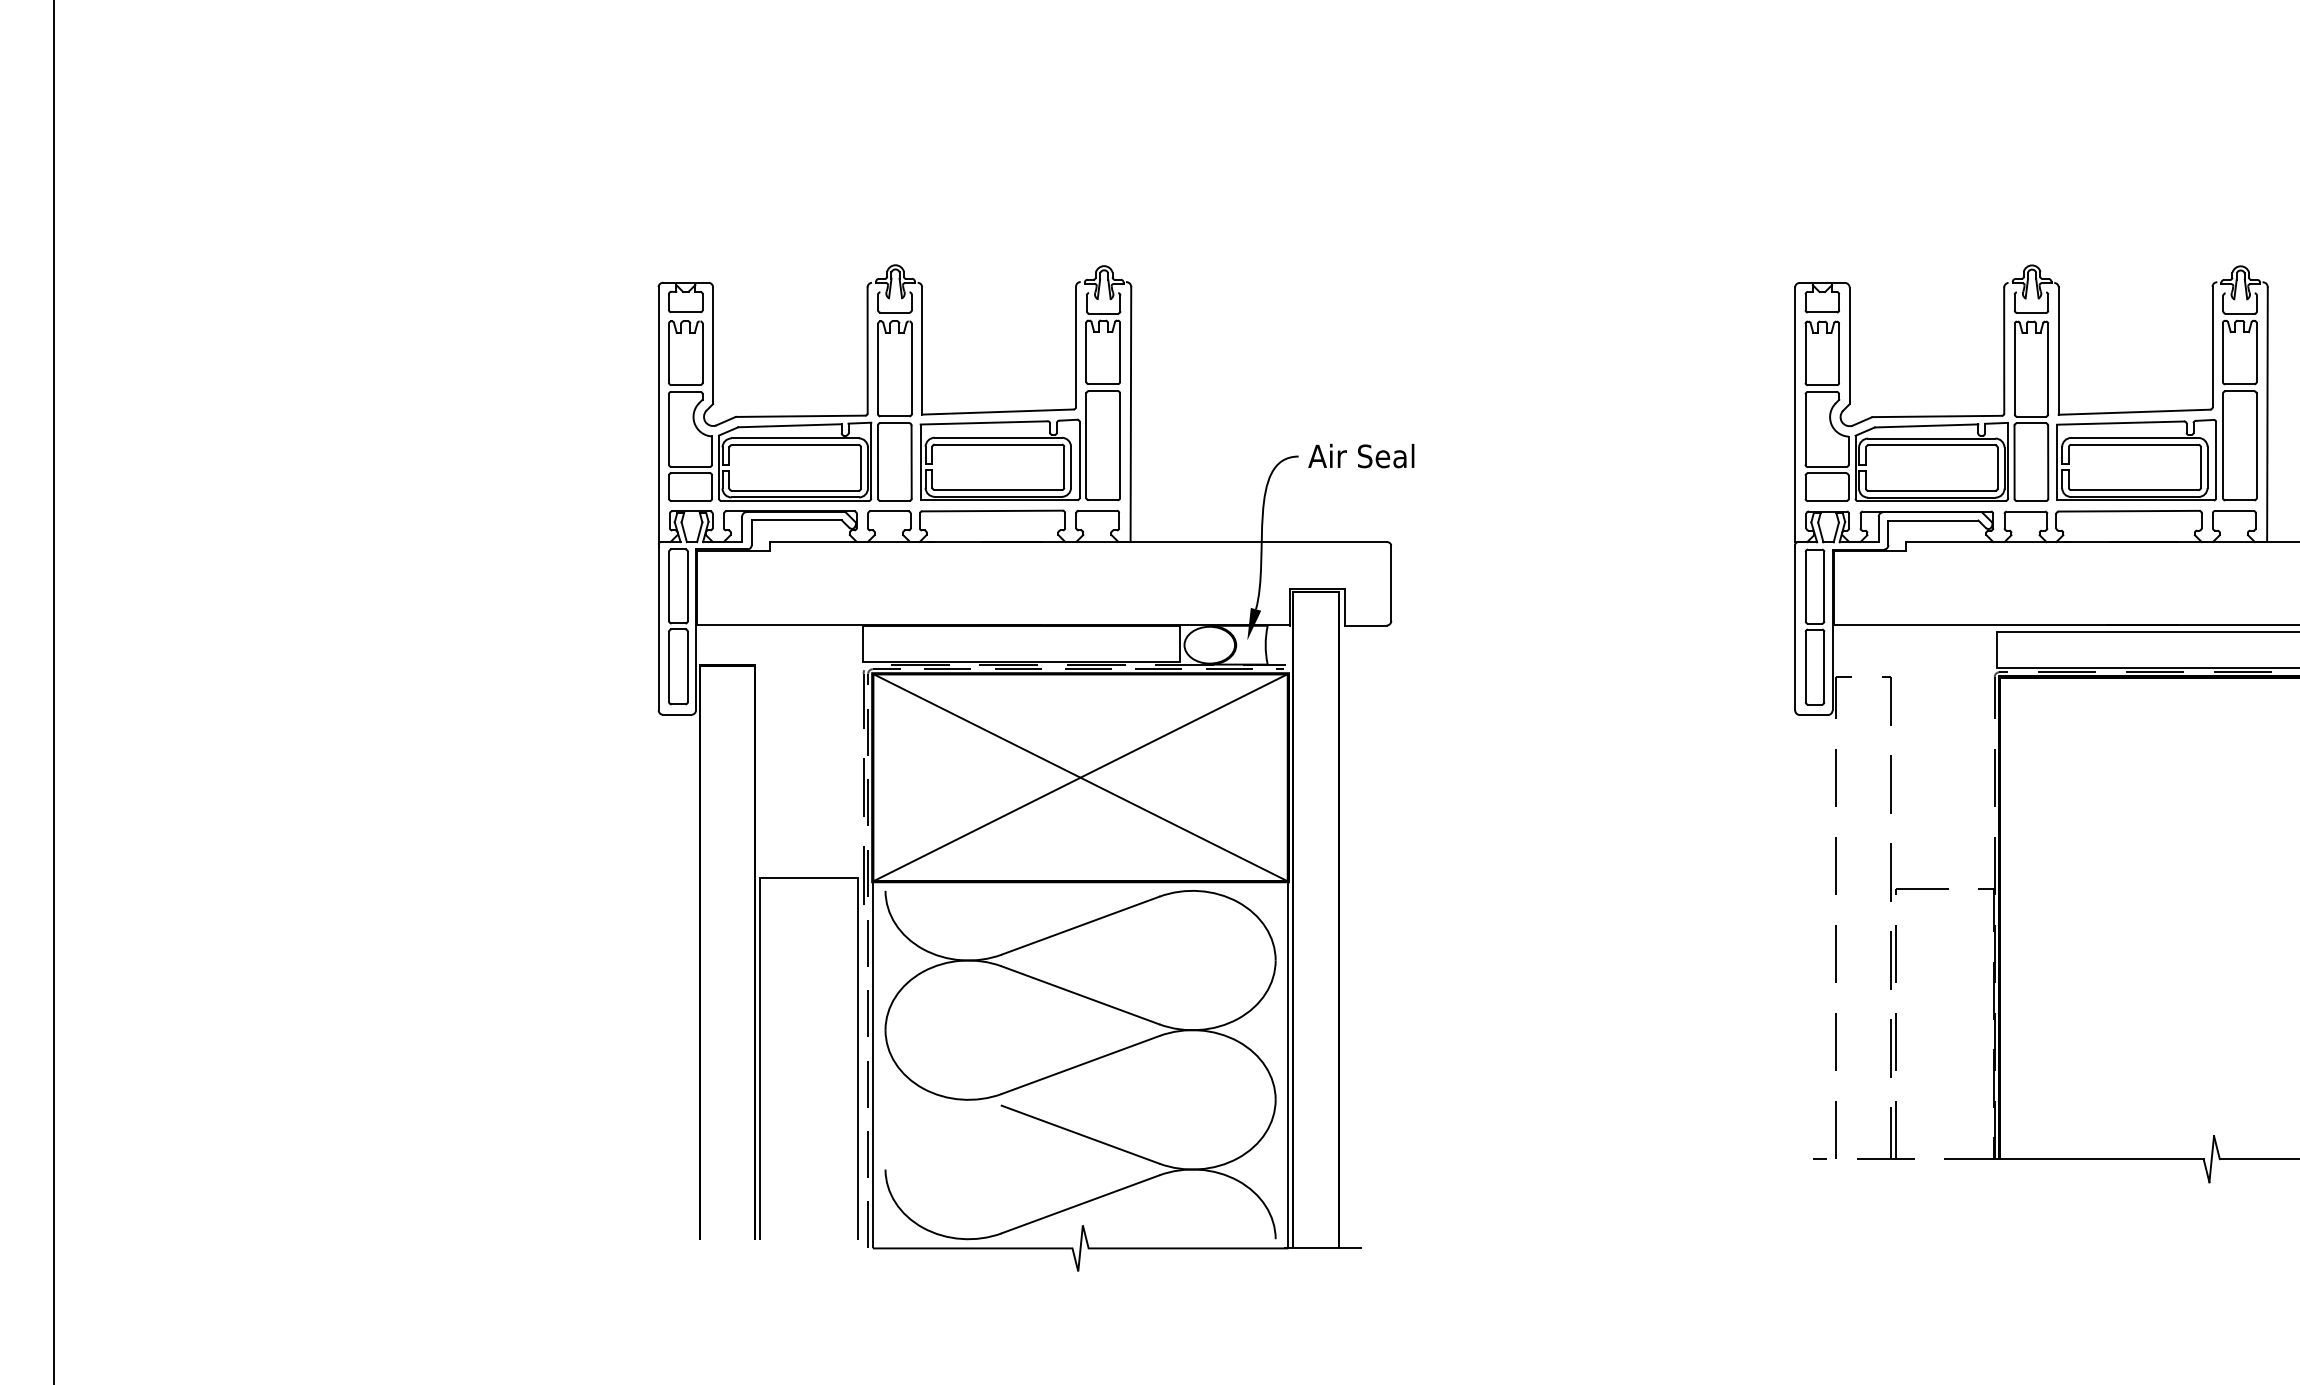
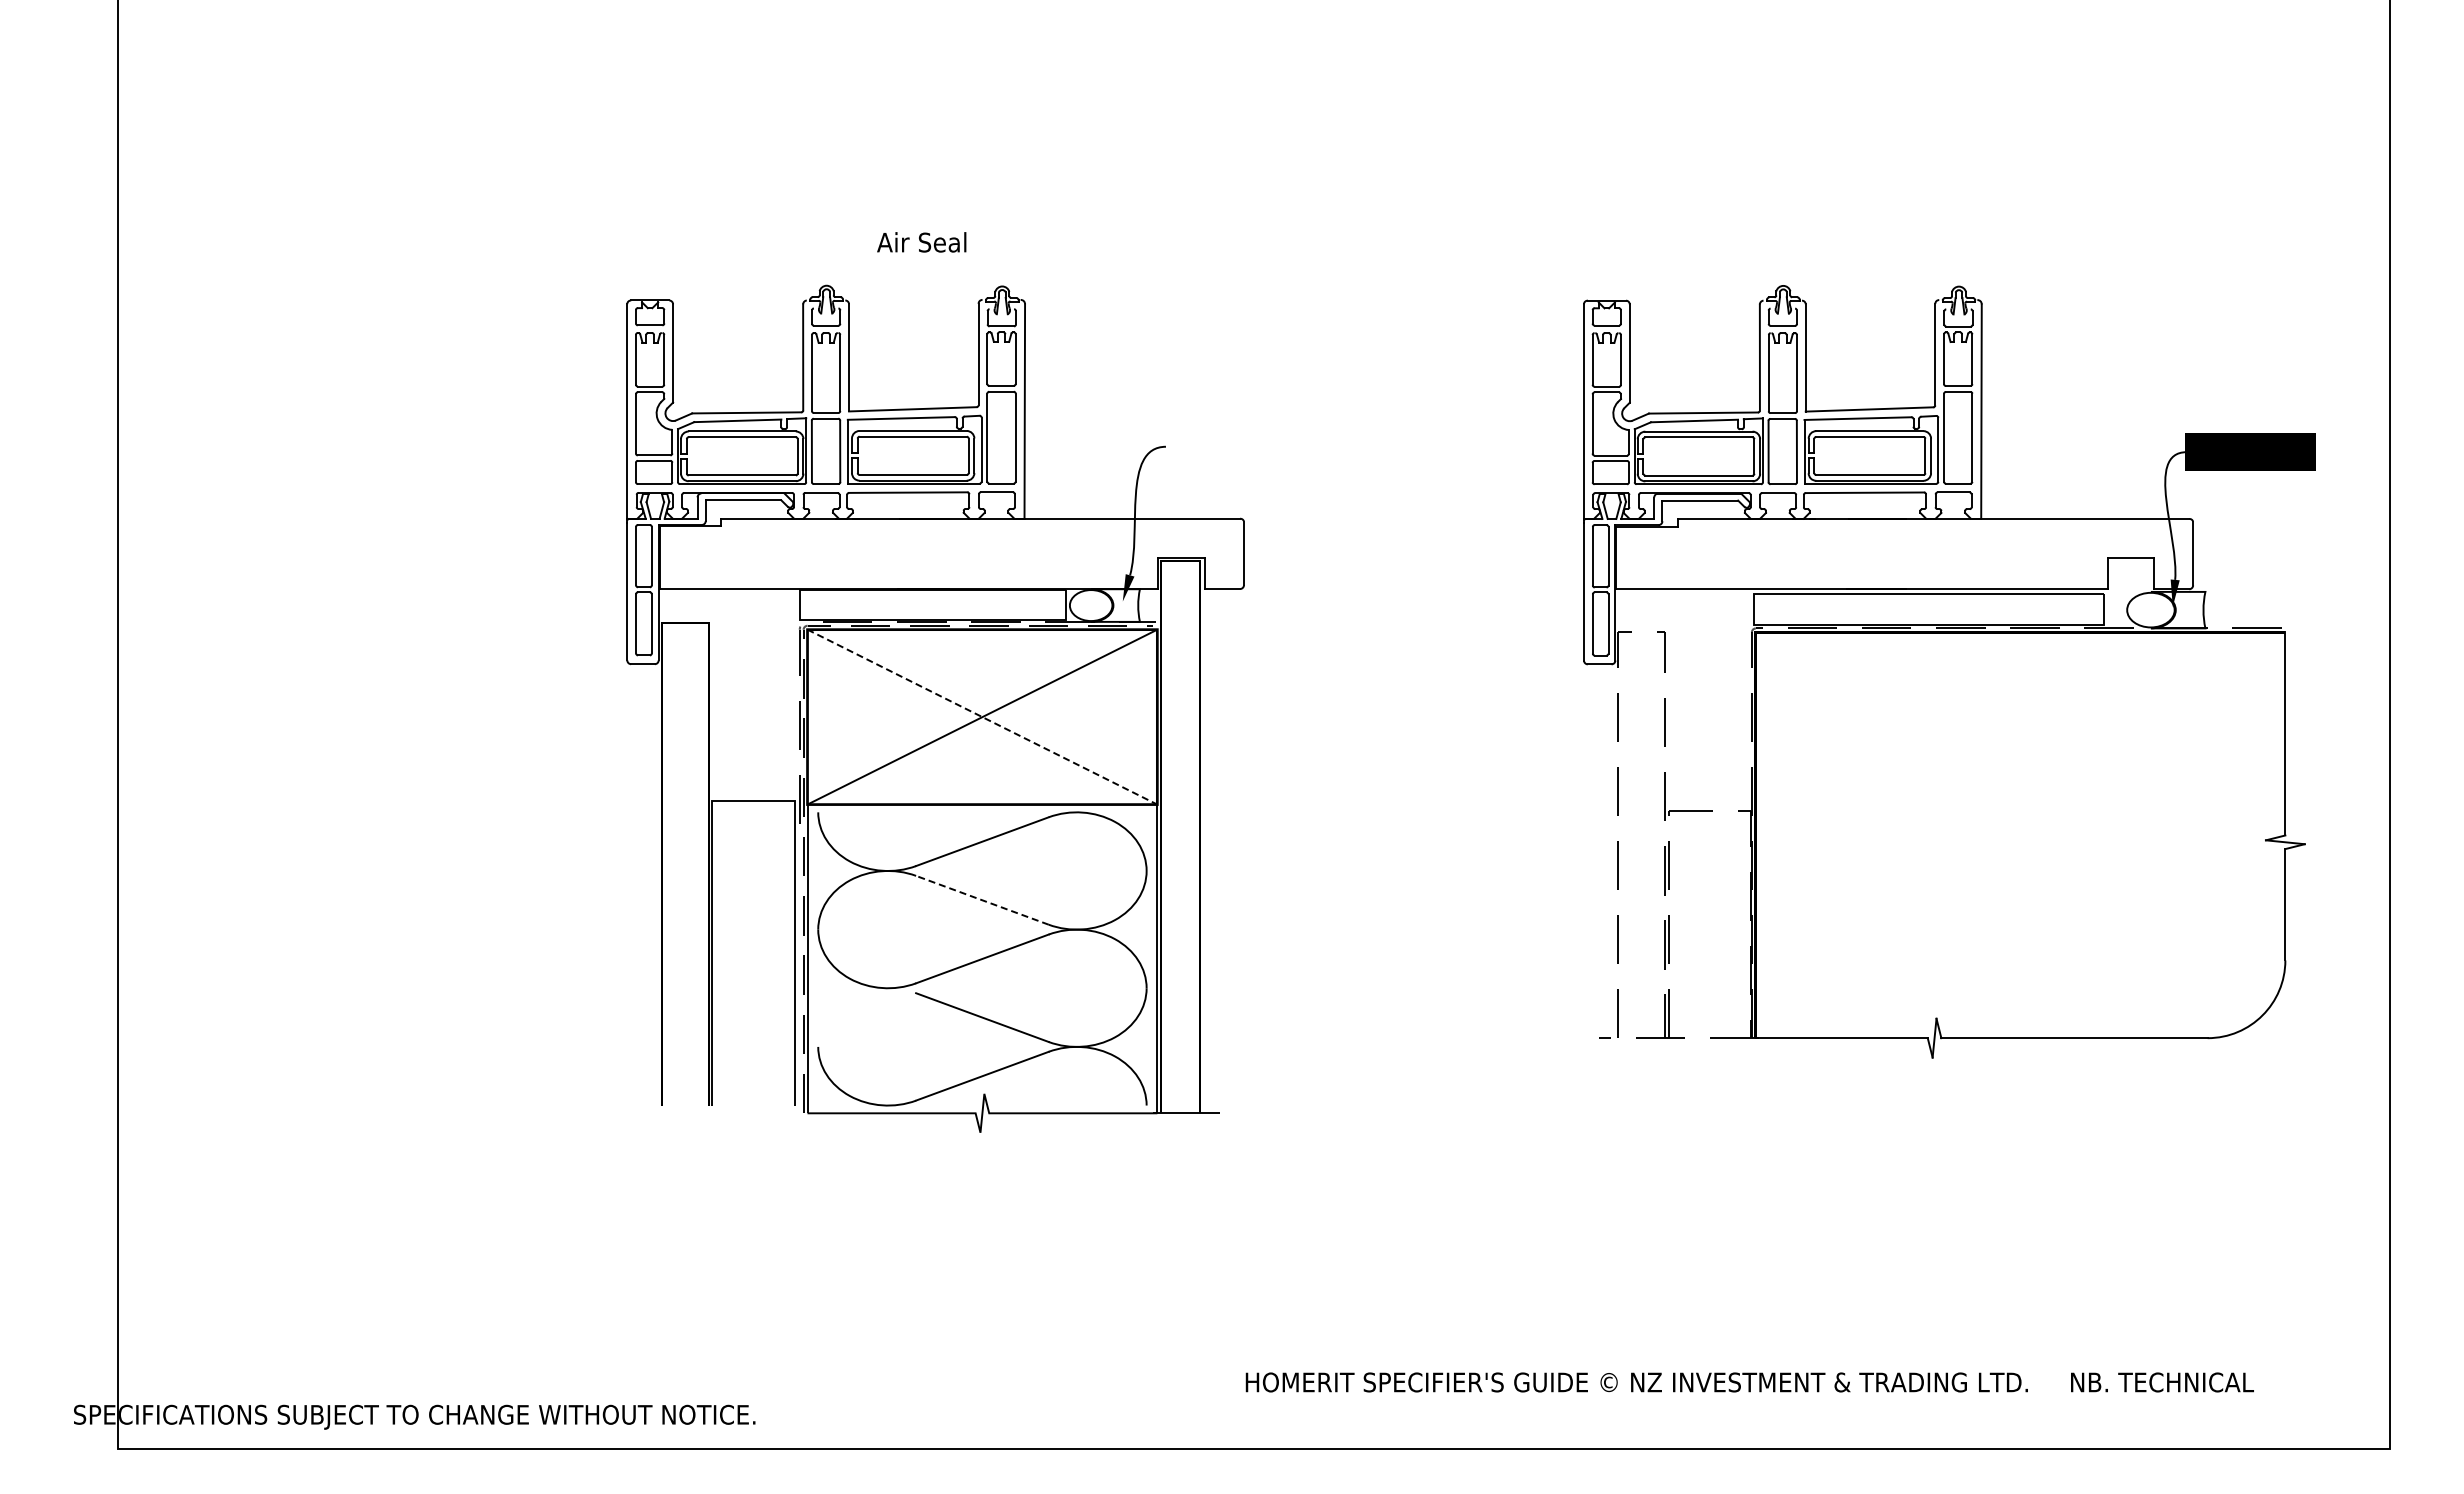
text: (1361, 456) -> (921, 242), moved
line: (1080, 778) -> (982, 717), solid -> dashed
line: (1080, 995) -> (982, 900), solid -> dashed

